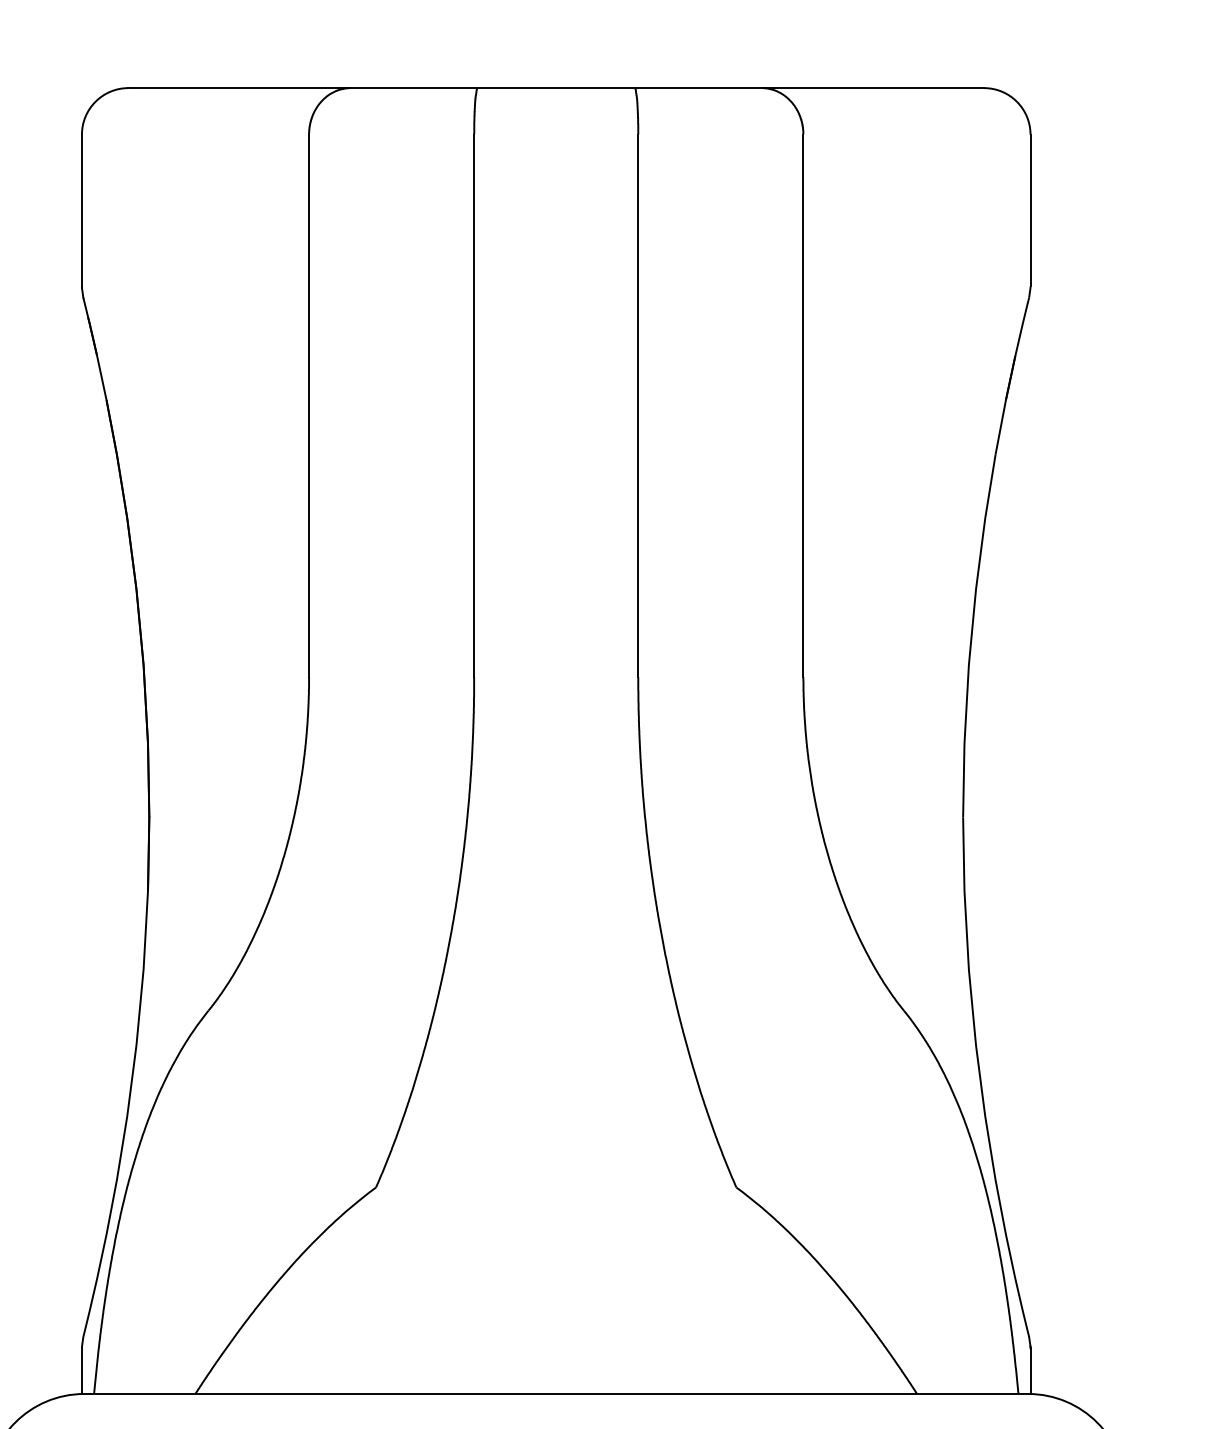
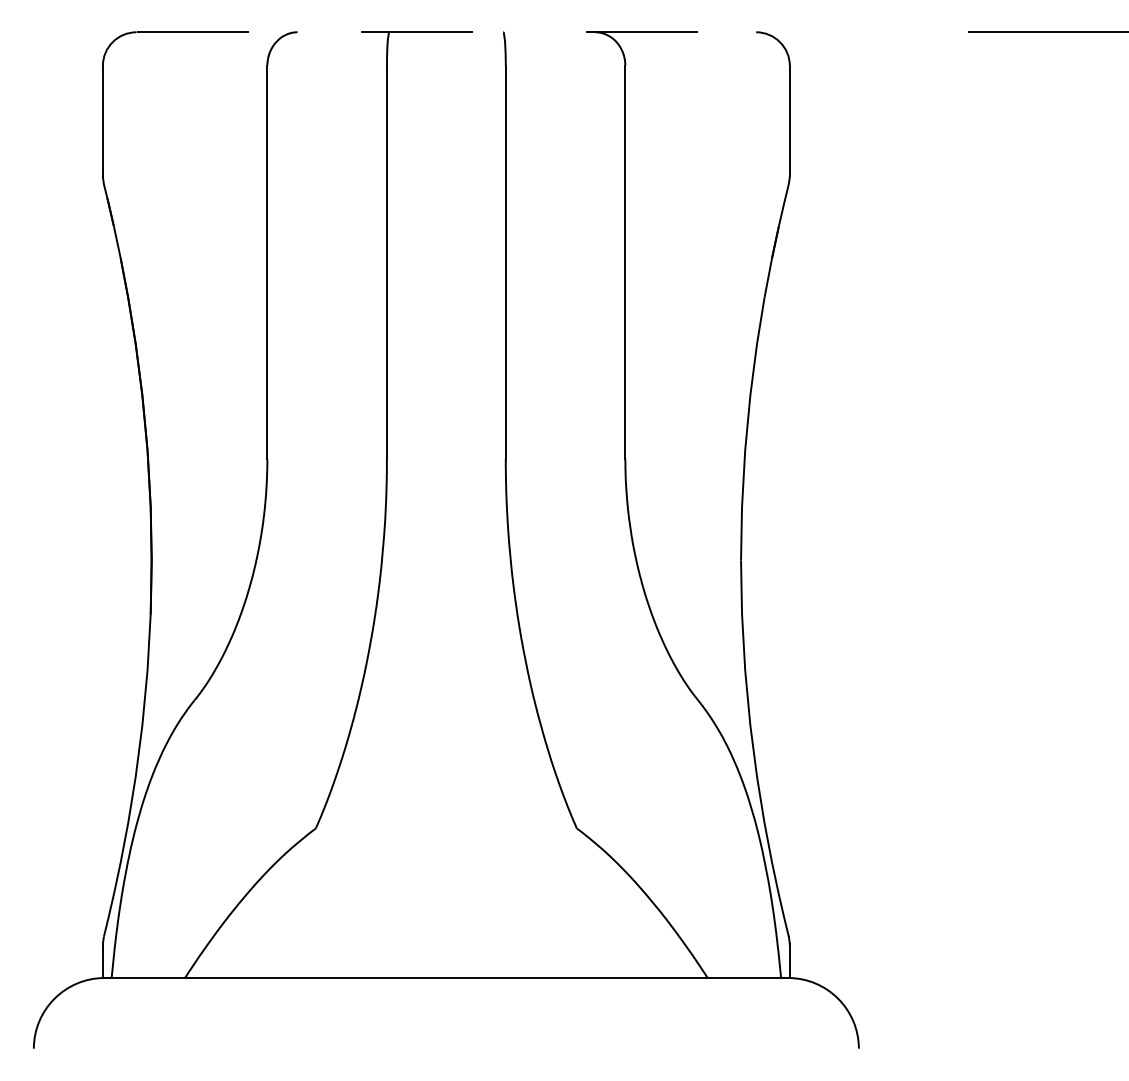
line: (556, 88) -> (446, 32), solid -> dashed

